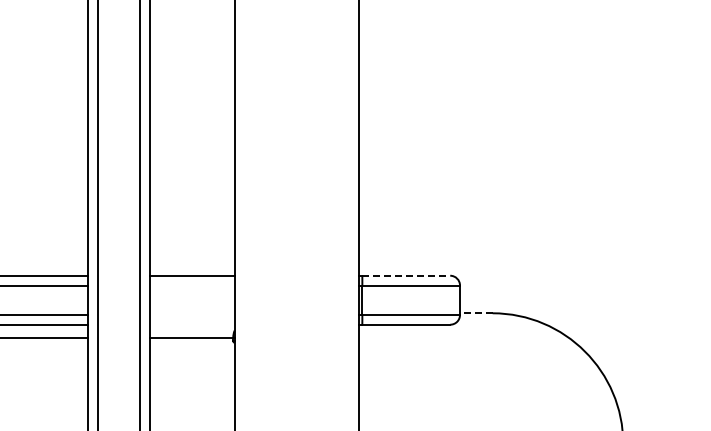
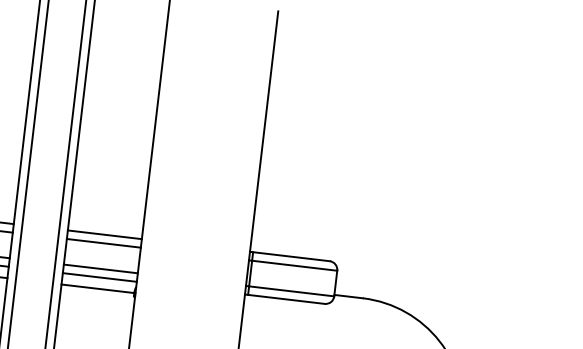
line: (406, 275) -> (291, 256), dashed -> solid
line: (191, 285) -> (103, 243), added
line: (475, 313) -> (347, 296), dashed -> solid
line: (191, 314) -> (100, 268), added
line: (191, 324) -> (99, 277), added

